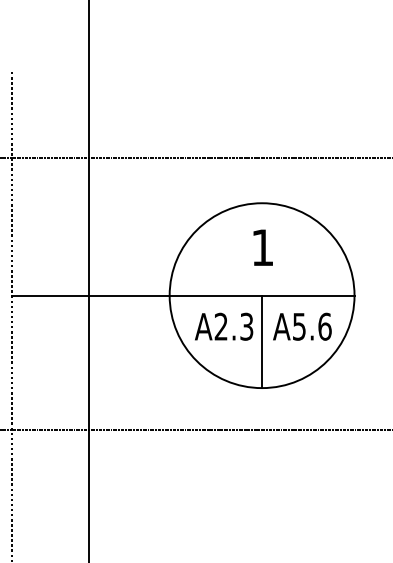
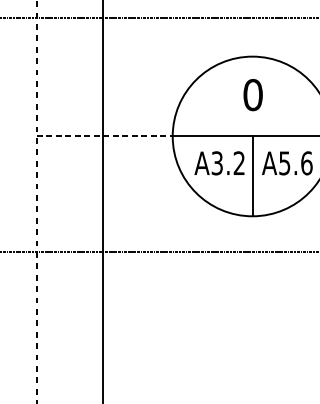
text: (262, 247) -> (252, 94), 1 -> 0
line: (90, 295) -> (104, 136), solid -> dashed
text: (233, 326) -> (227, 163), A2.3 -> A3.2

